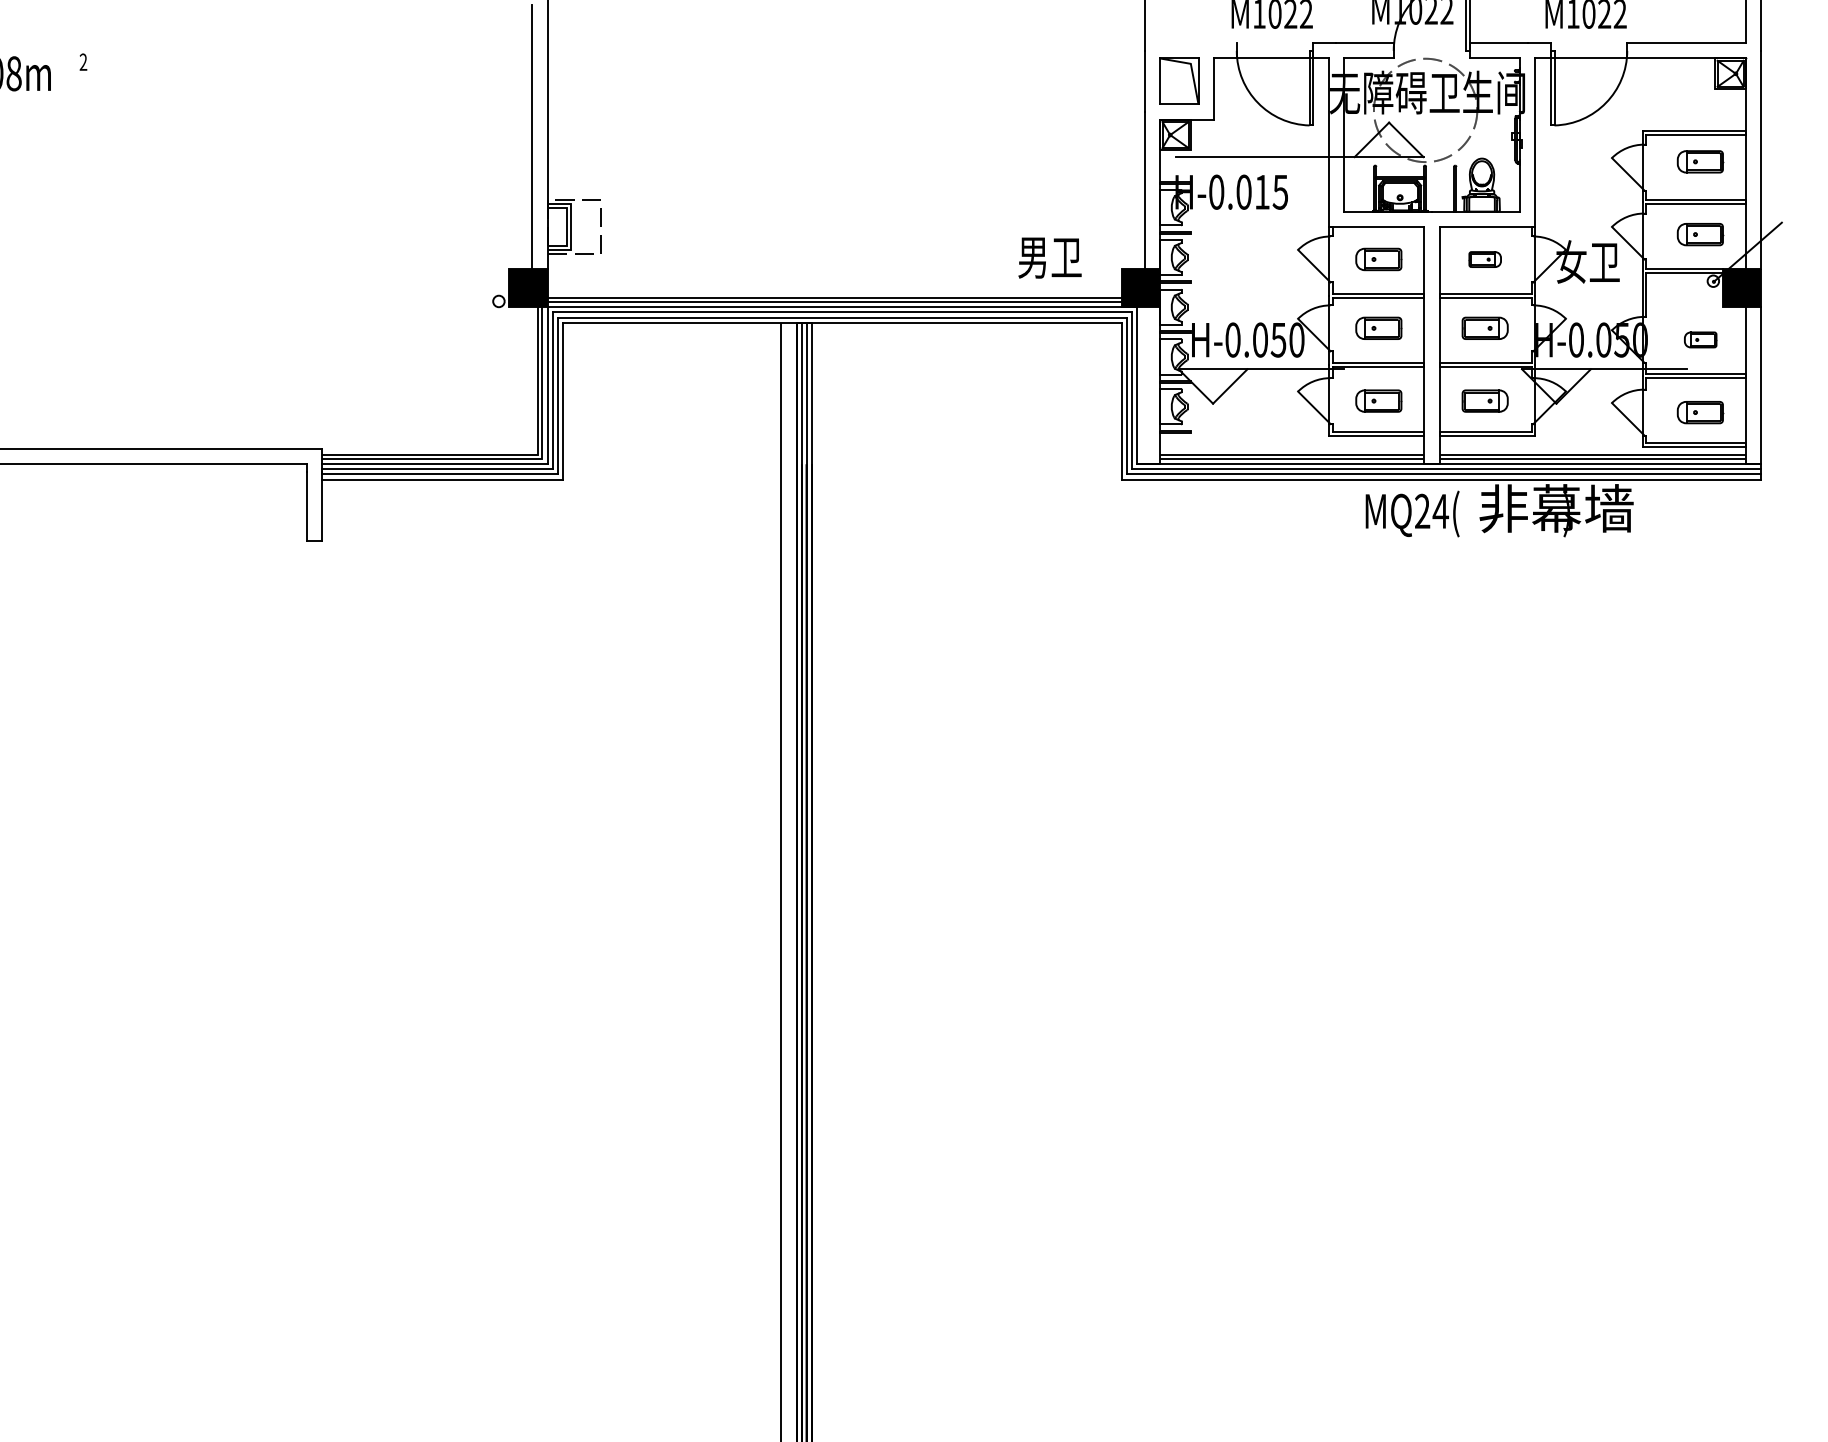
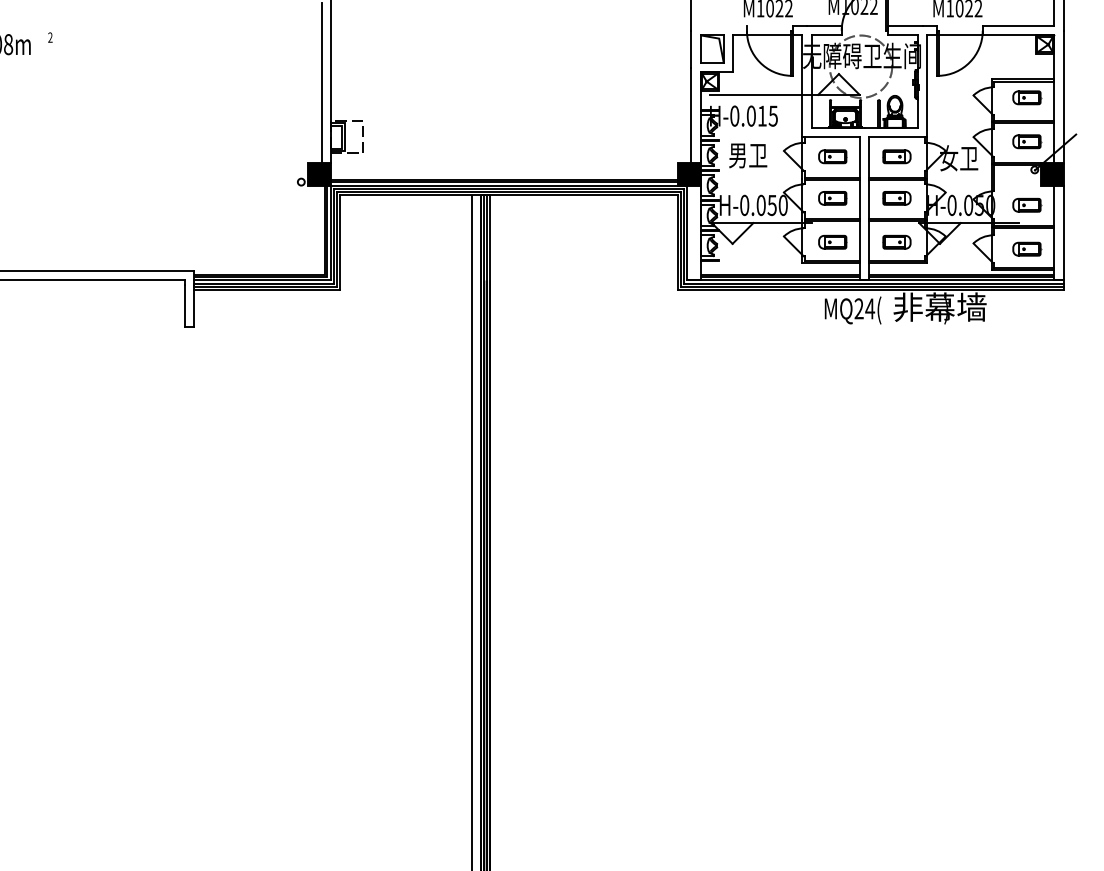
text: (1050, 257) -> (748, 155), moved
part: (1484, 259) -> (896, 156), size x1.43
part: (1701, 340) -> (1027, 205), size x1.43

